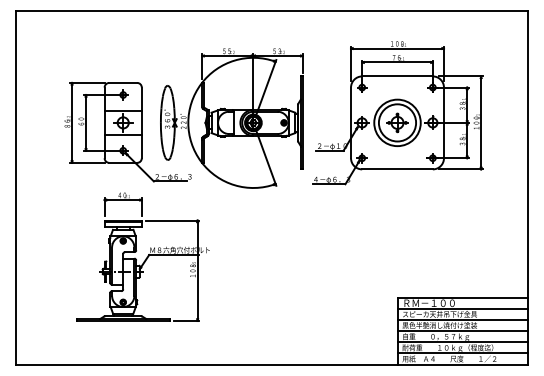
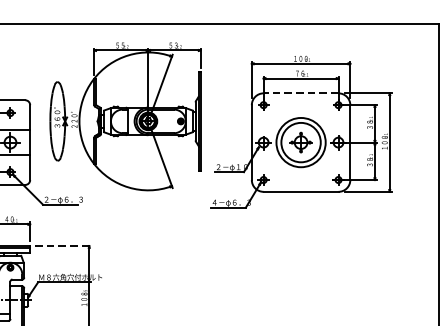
line: (397, 76) -> (301, 93), solid -> dashed
part: (231, 118) -> (125, 116), moved
line: (173, 220) -> (63, 246), solid -> dashed

